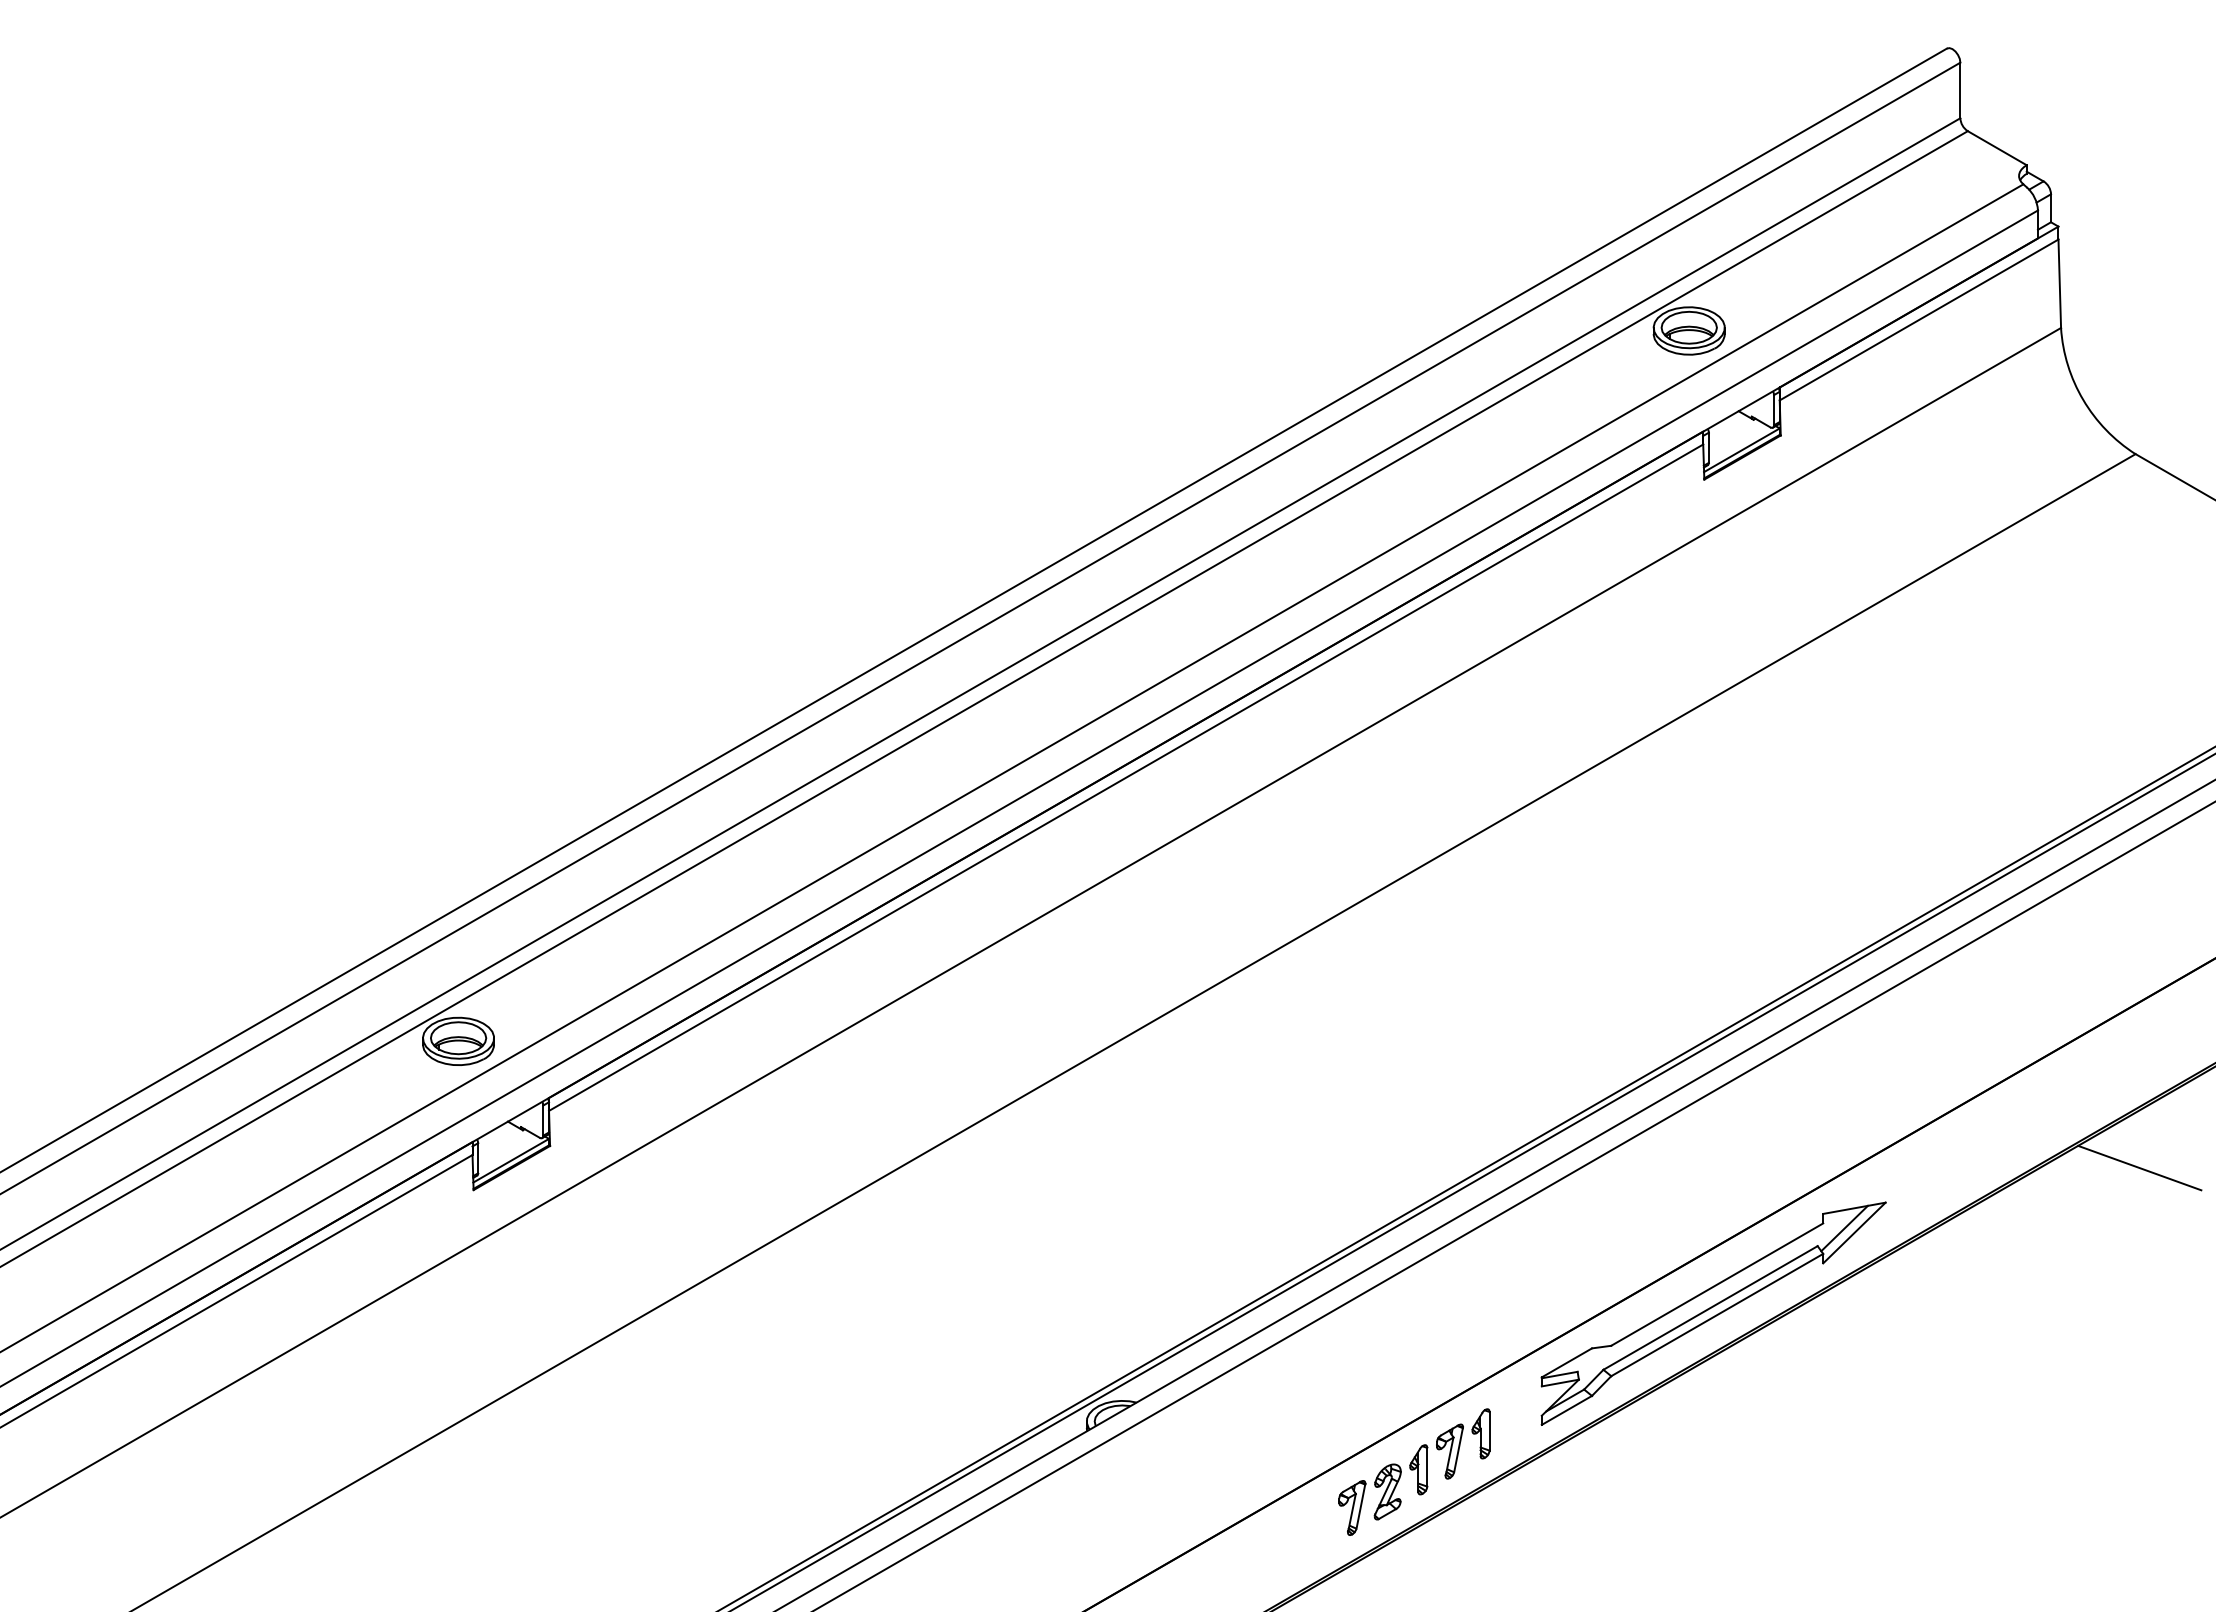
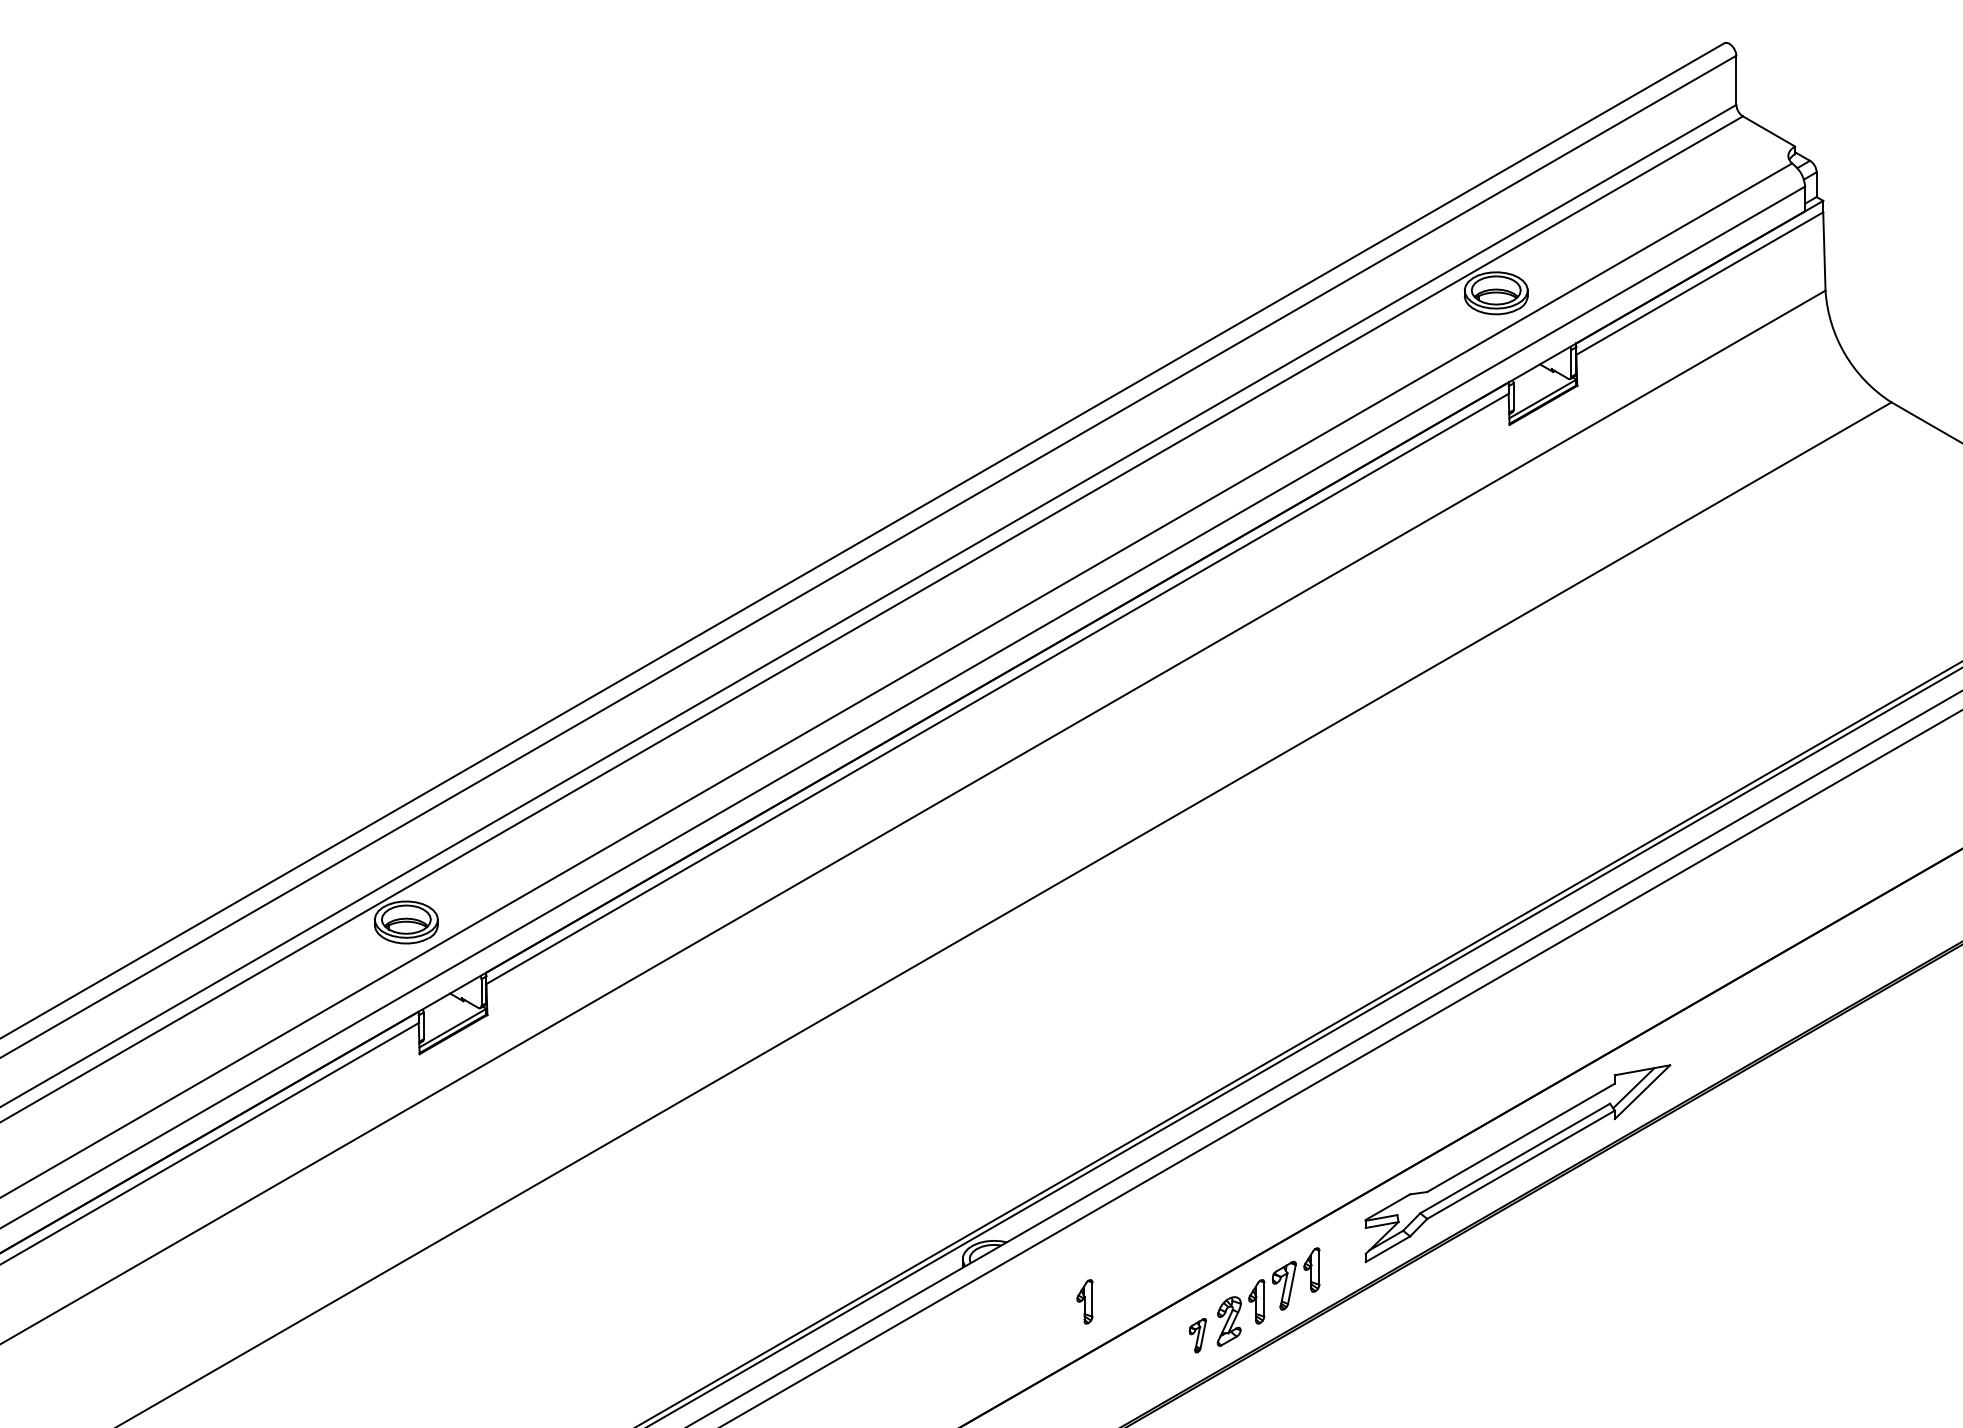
line: (2139, 1167) -> (1894, 1034), removed
part: (1224, 1469) -> (1084, 1301), added
part: (1352, 1507) -> (1198, 1335), size x0.7

